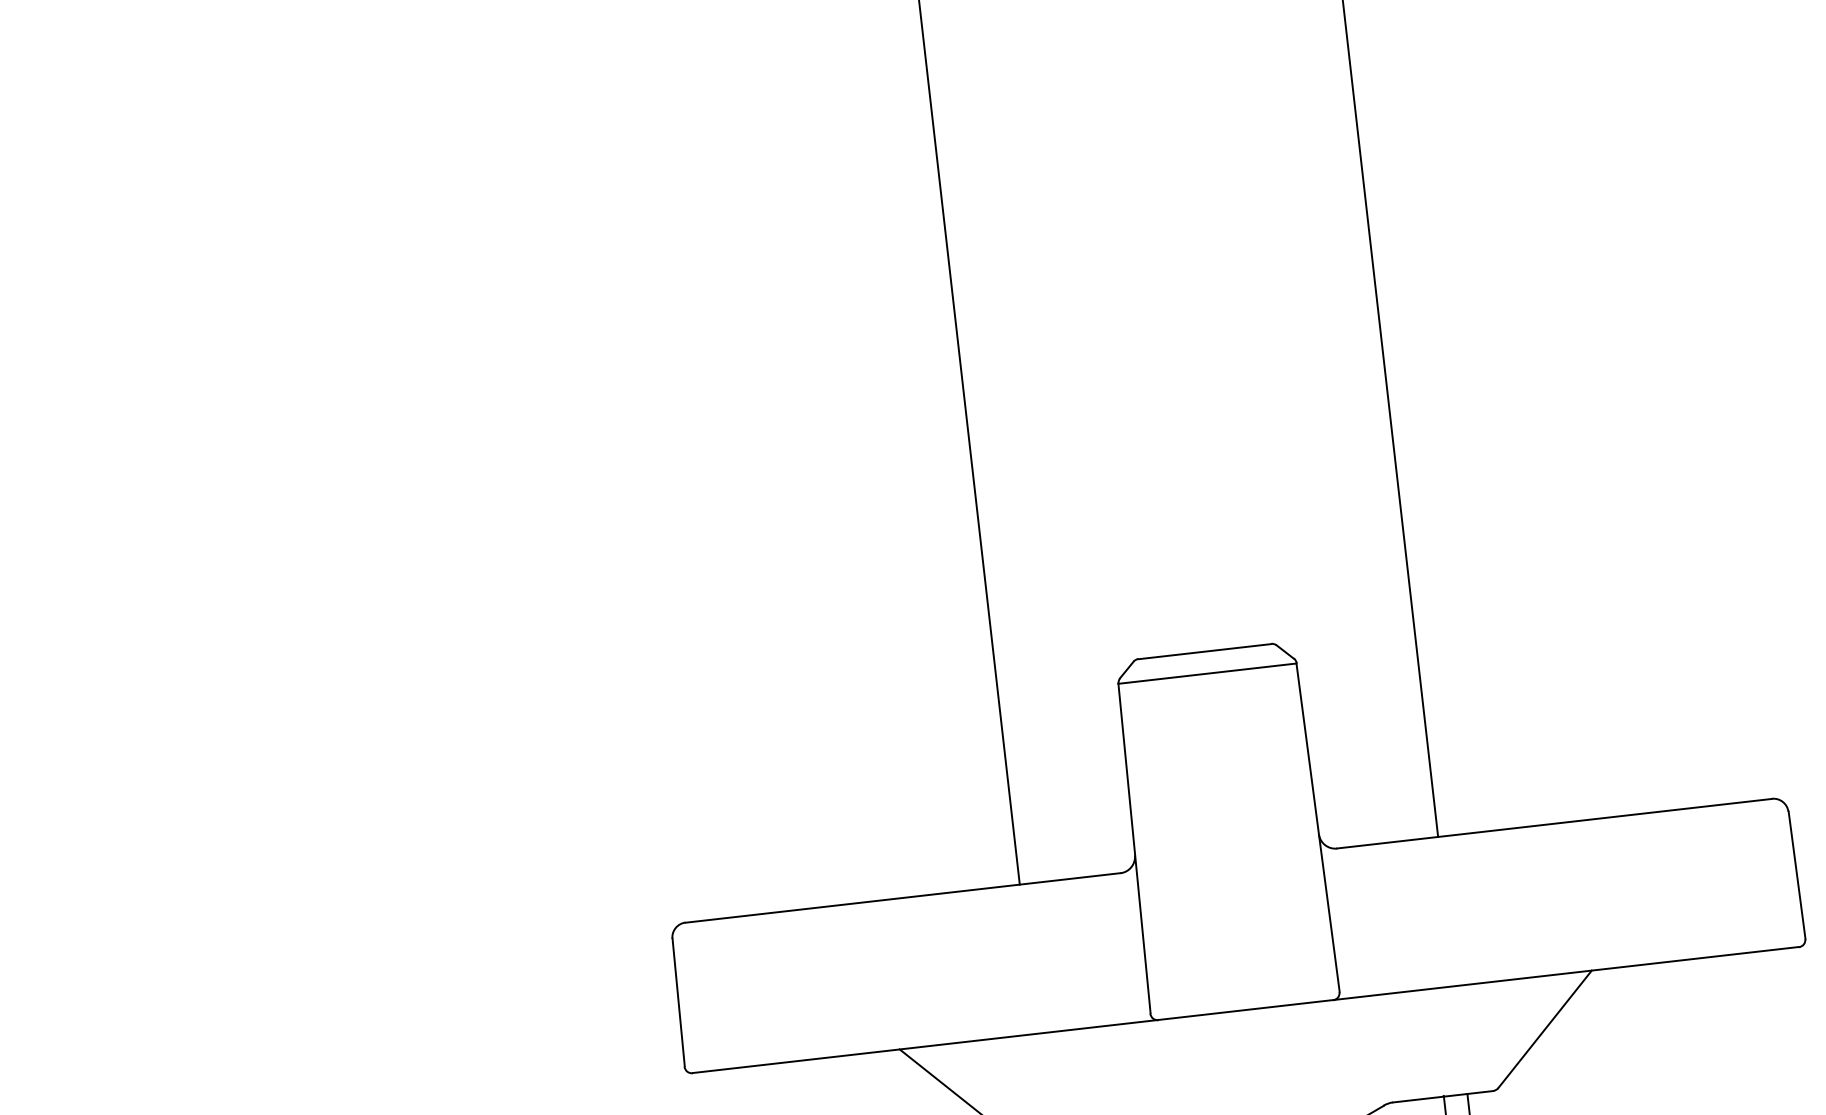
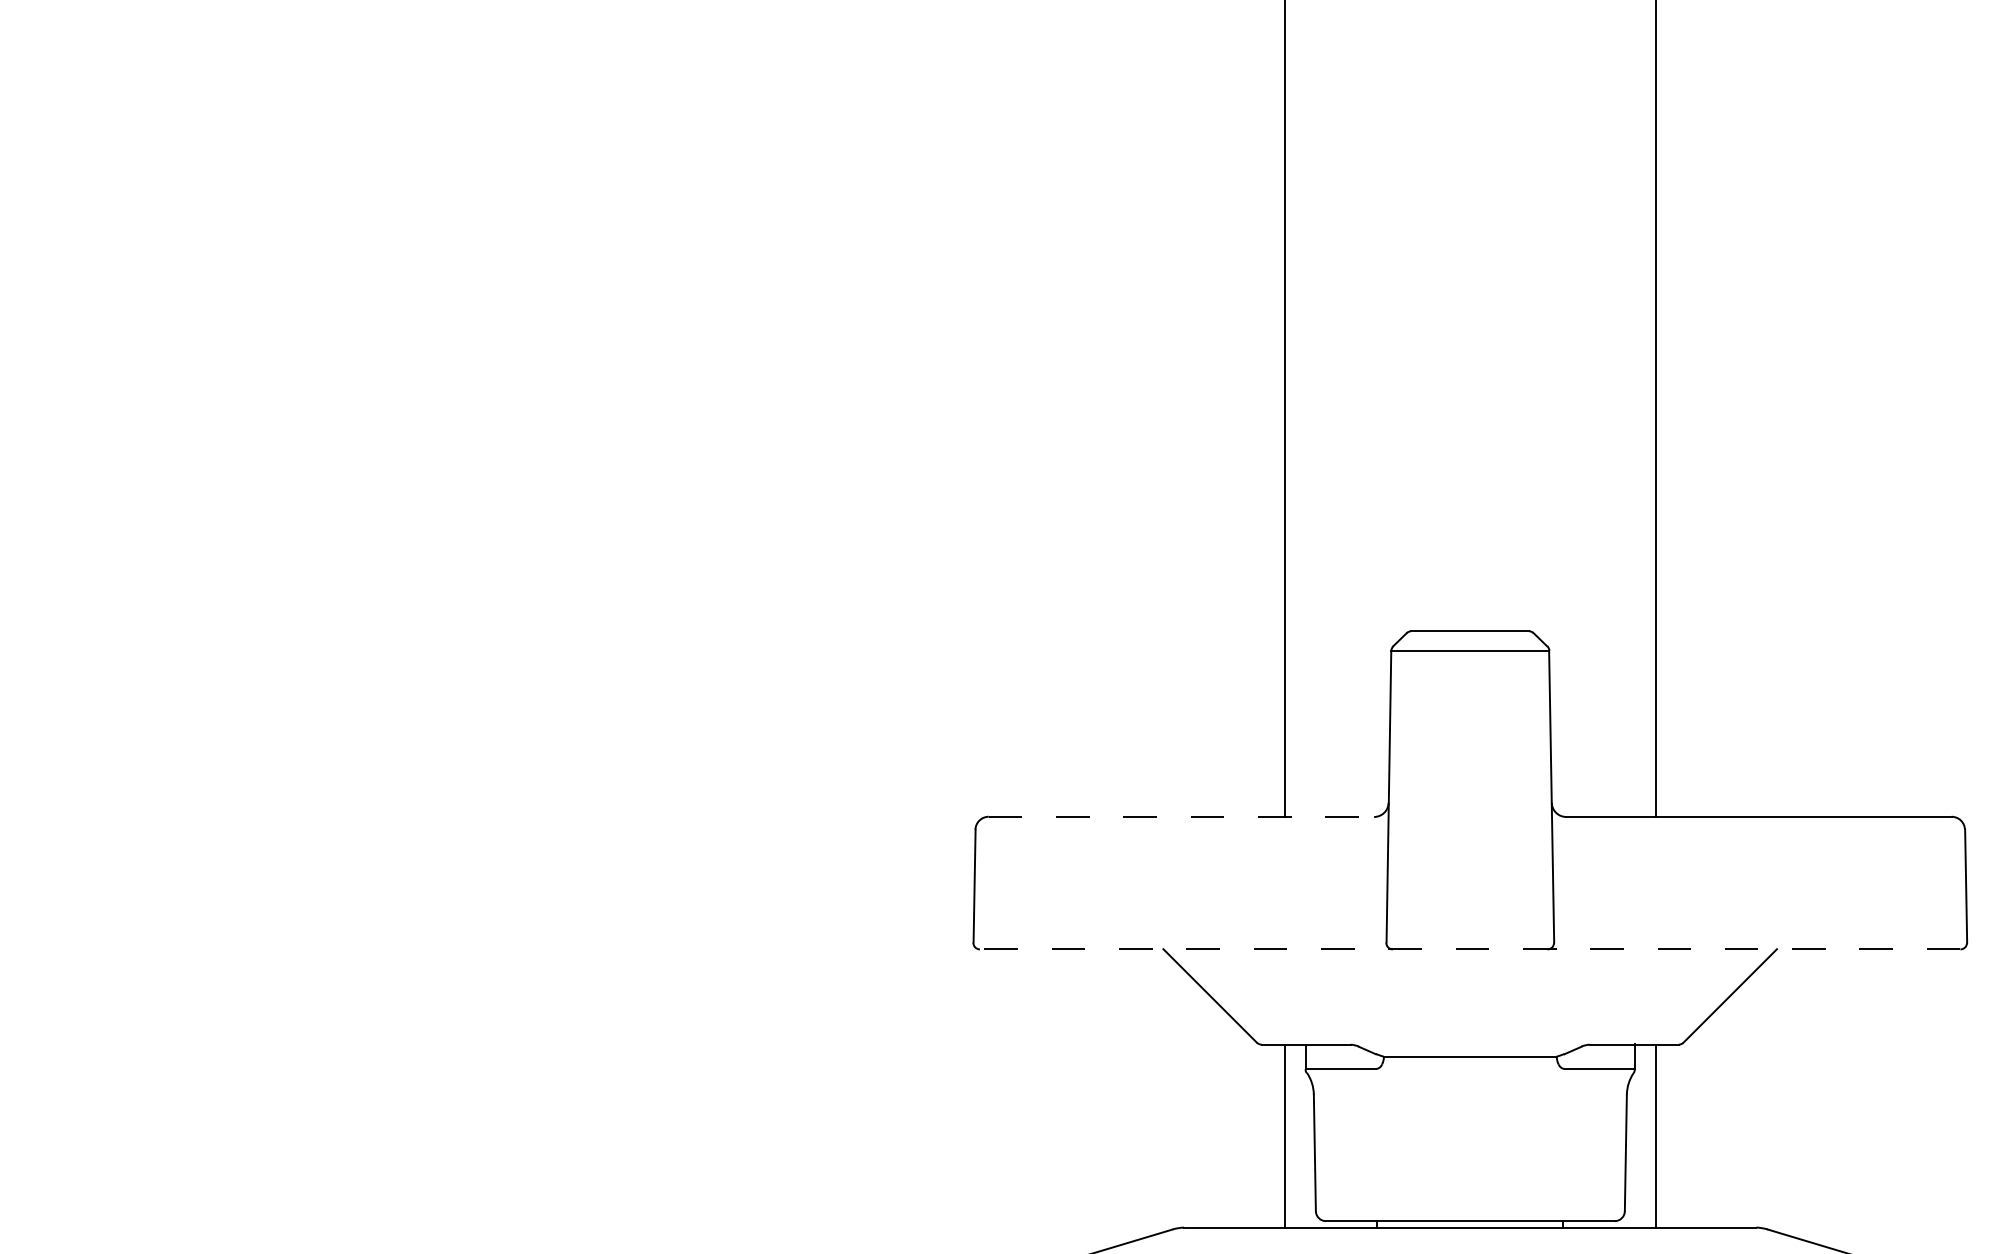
line: (903, 897) -> (1181, 816), solid -> dashed
line: (1245, 1010) -> (1469, 949), solid -> dashed

